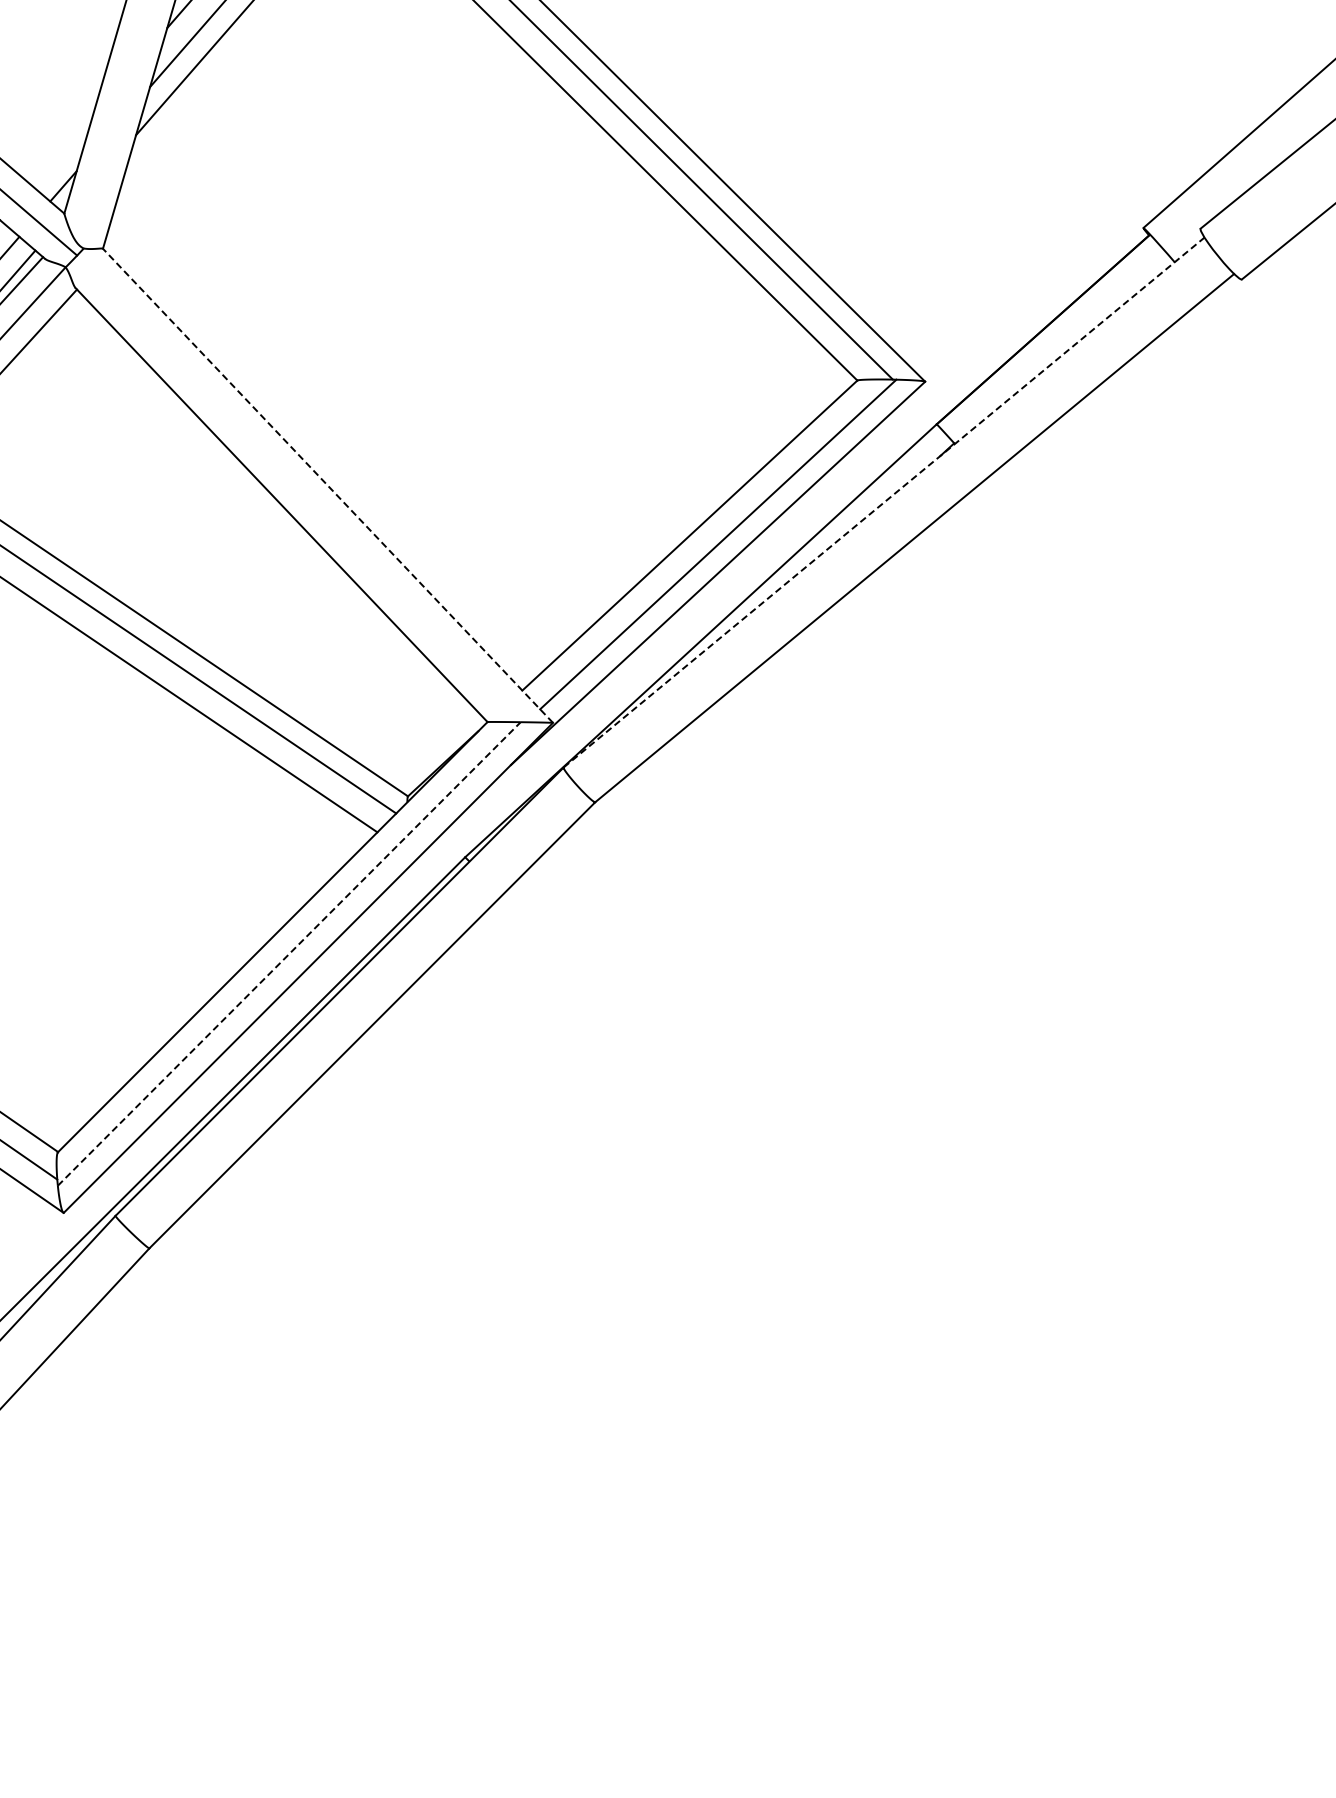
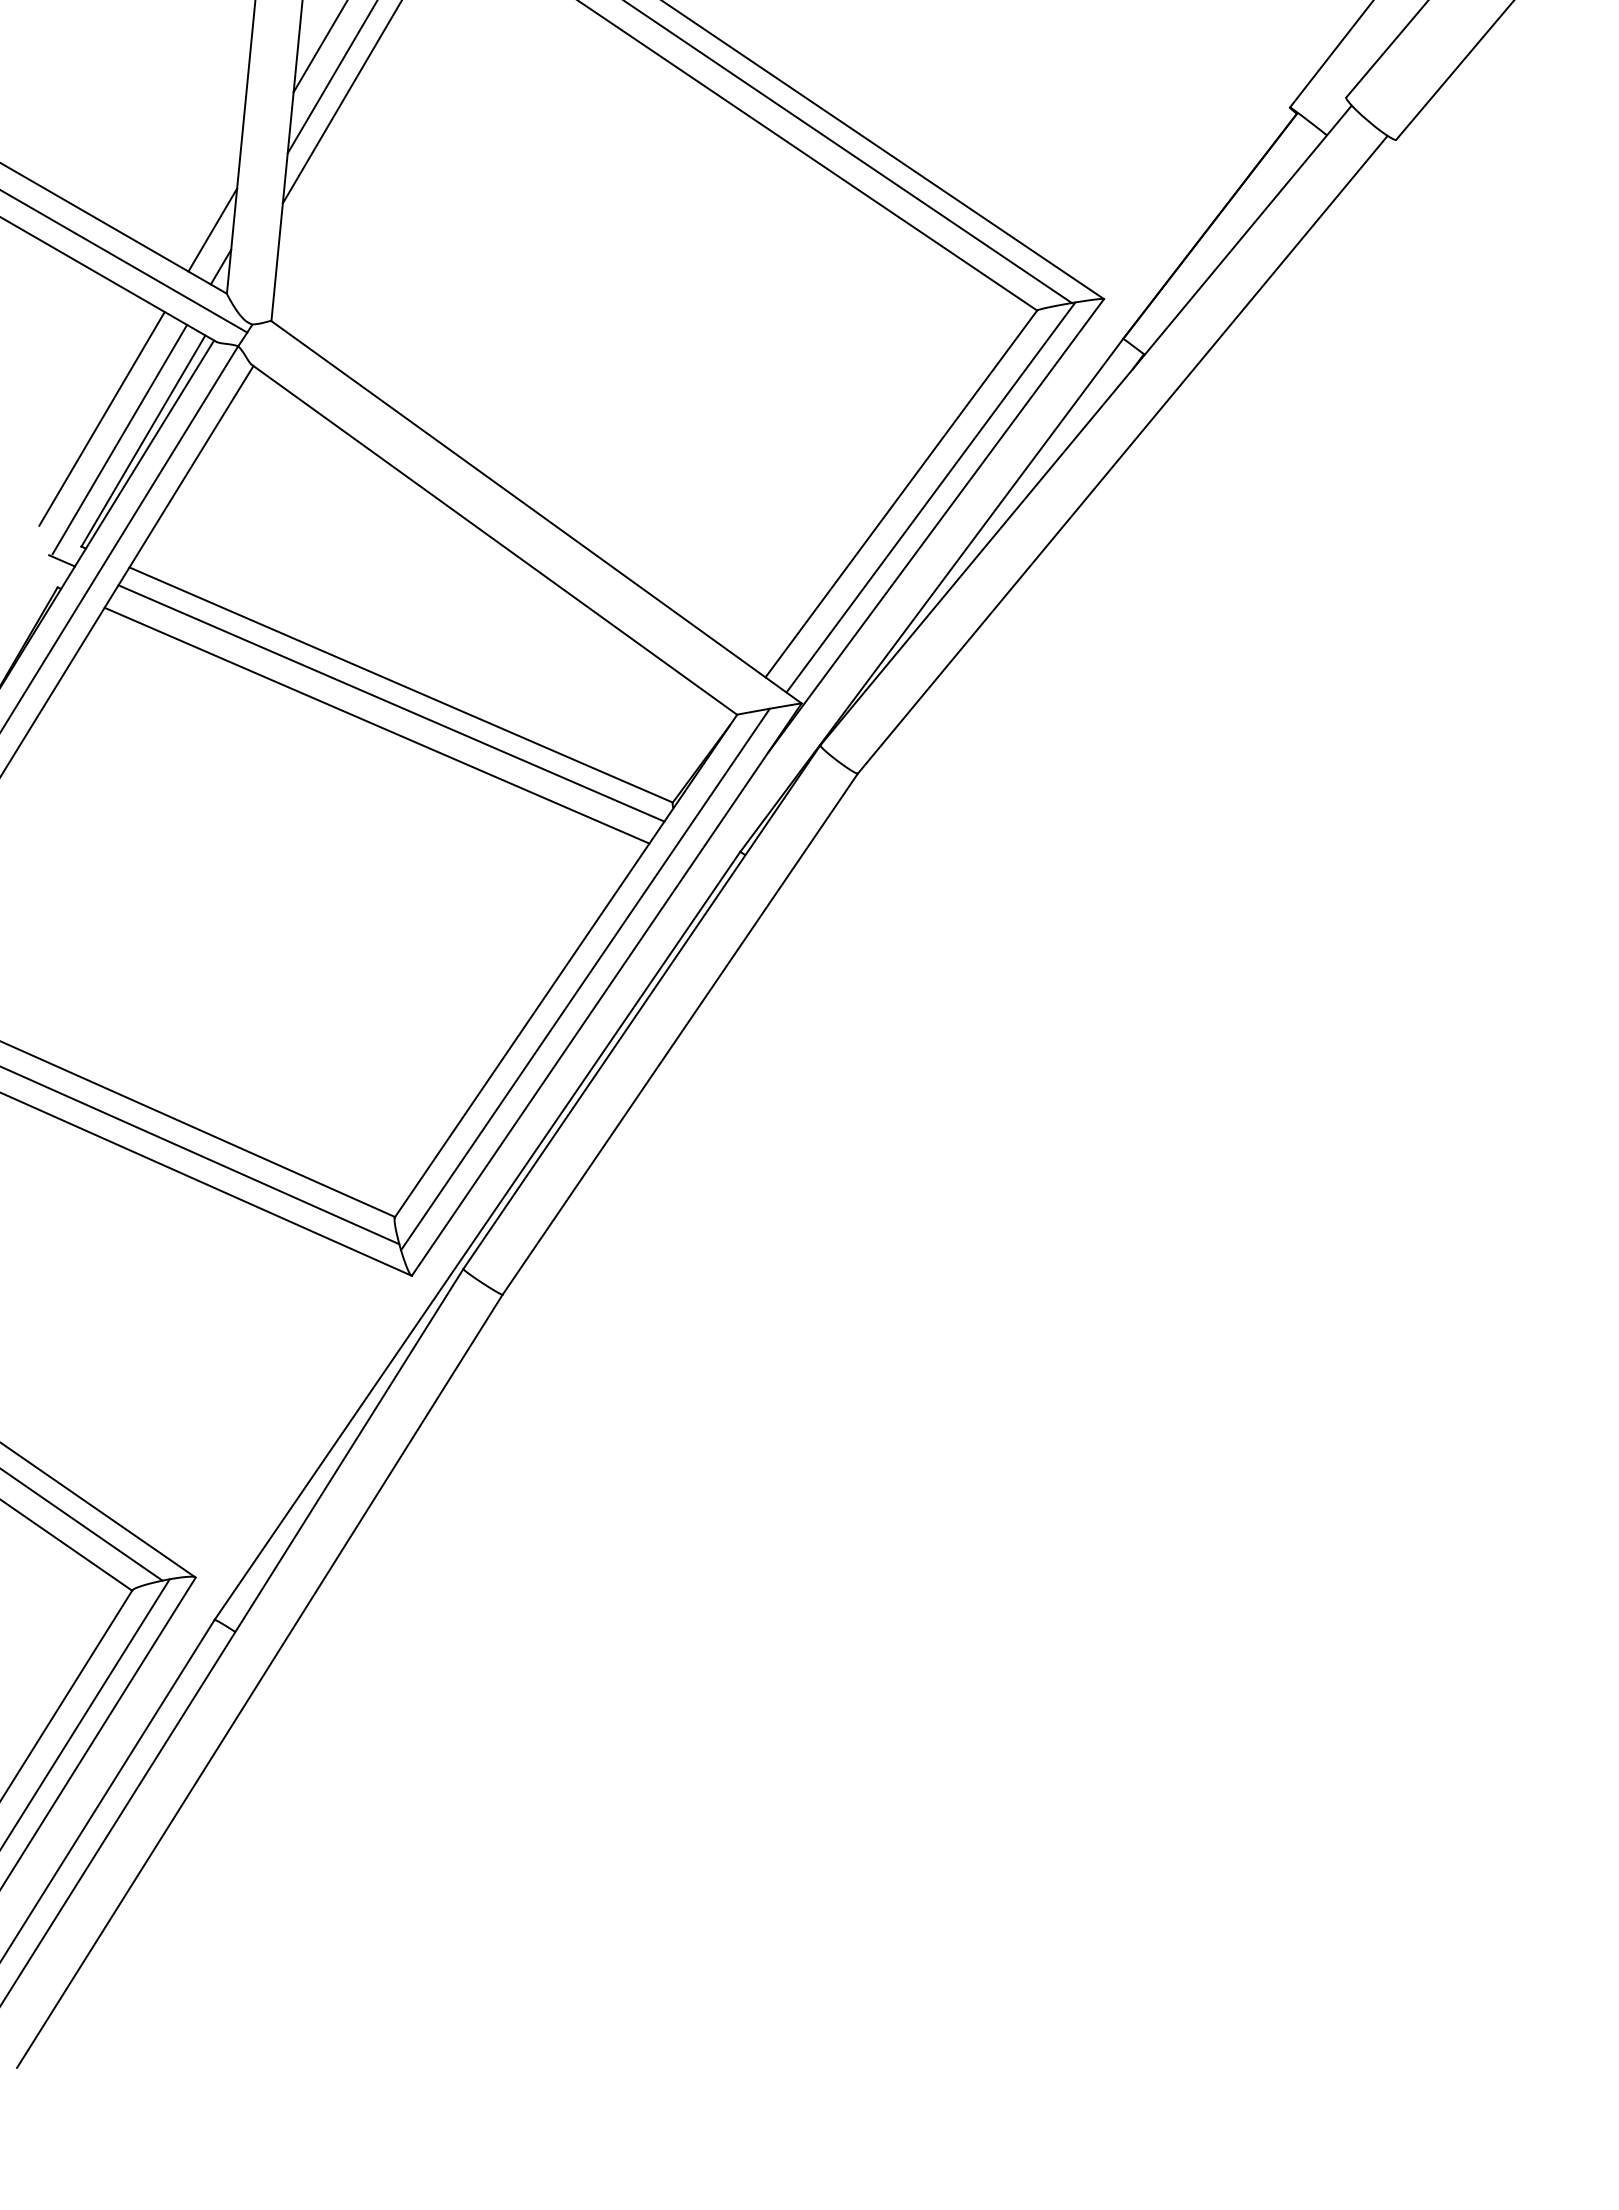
line: (62, 147) -> (212, 229), added
line: (327, 486) -> (536, 512), dashed -> solid
line: (884, 502) -> (1086, 425), dashed -> solid
line: (289, 954) -> (585, 979), dashed -> solid

